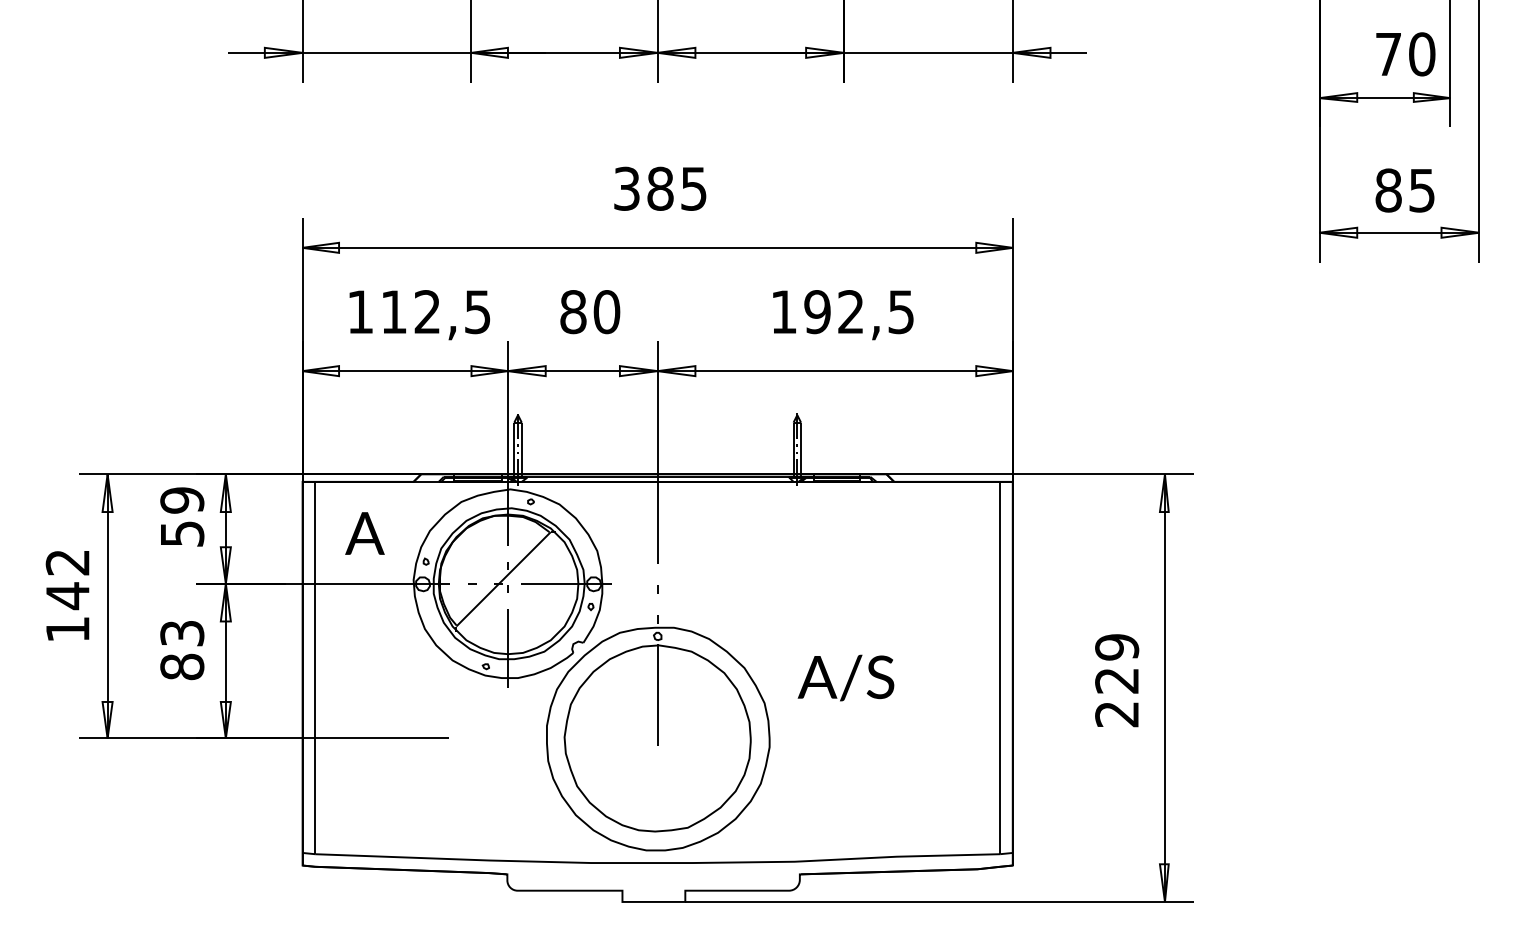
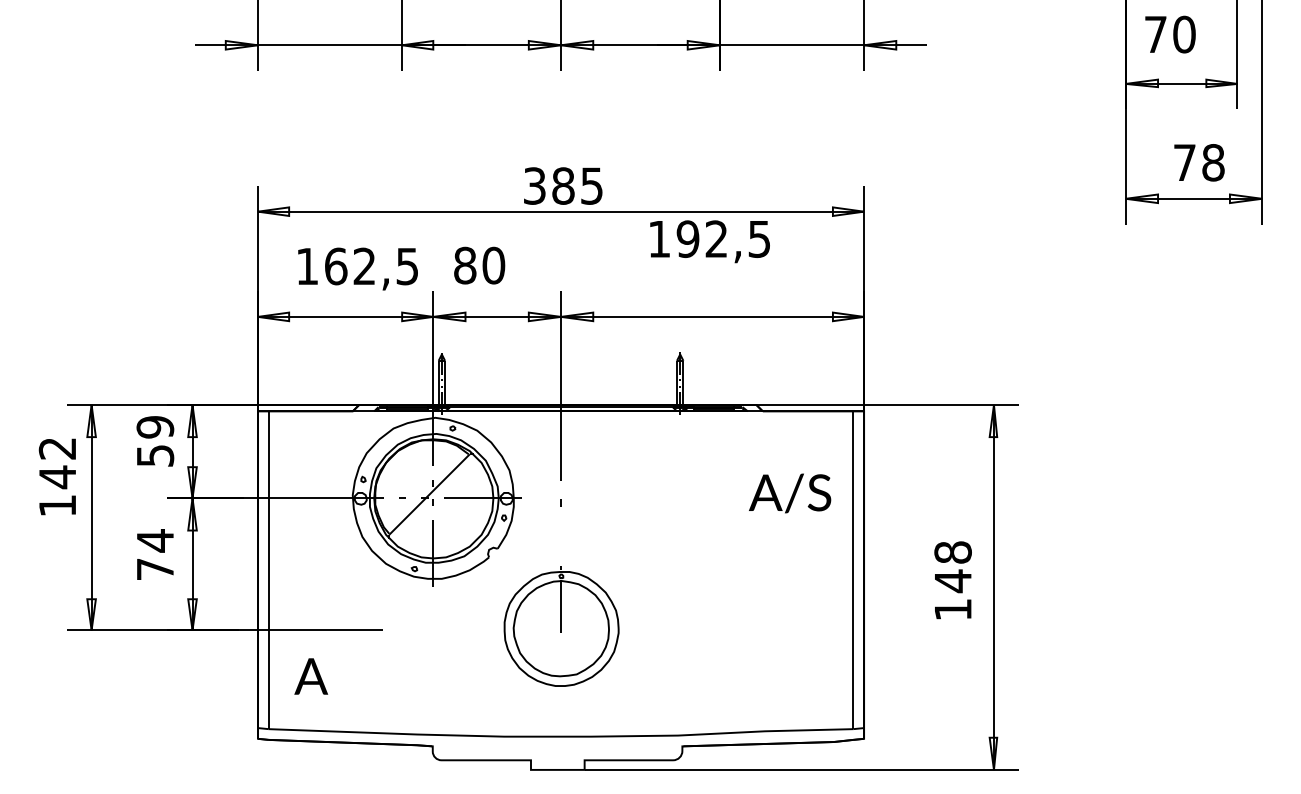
text: (1405, 54) -> (1170, 34), moved
text: (660, 188) -> (563, 185), moved
text: (1405, 190) -> (1199, 162), 85 -> 78
text: (394, 312) -> (336, 266), 112,5 -> 162,5
text: (590, 312) -> (479, 266), moved
text: (843, 315) -> (710, 242), moved
text: (364, 533) -> (310, 676), moved
text: (67, 595) -> (57, 476), moved
text: (182, 649) -> (155, 554), 83 -> 74
text: (845, 677) -> (789, 493), moved
text: (1117, 680) -> (953, 580), 229 -> 148
part: (658, 733) -> (561, 626), size x0.6

